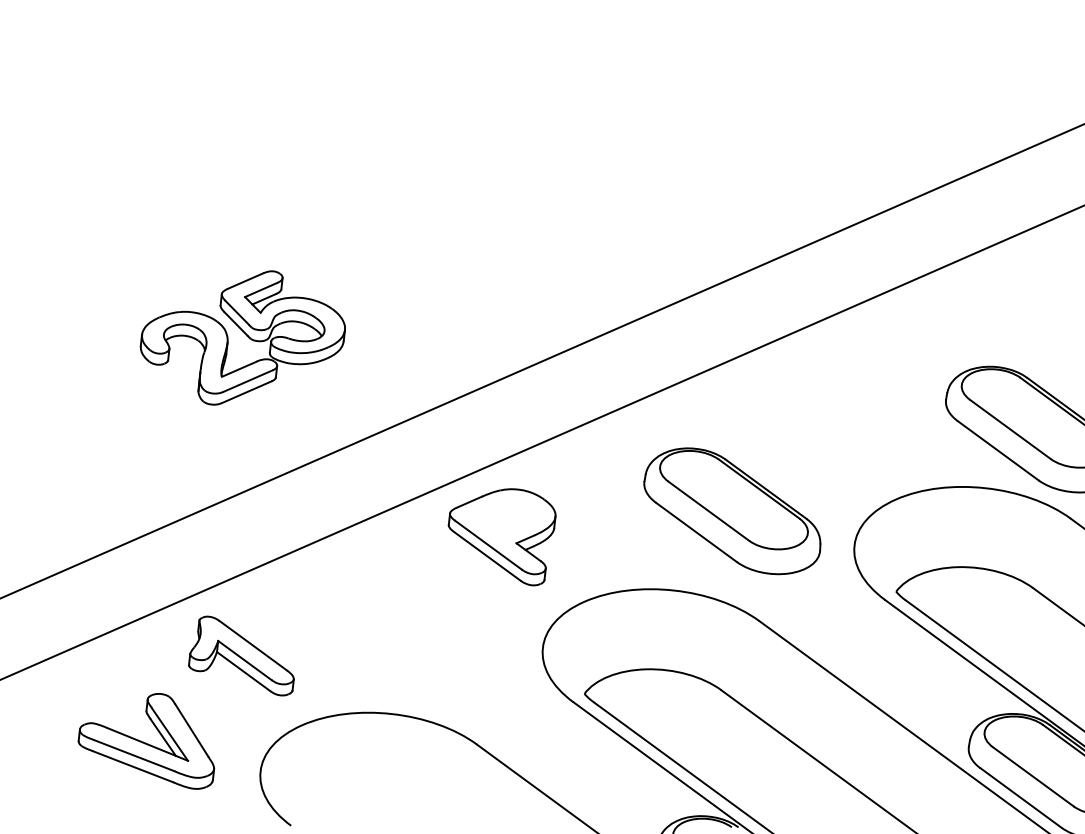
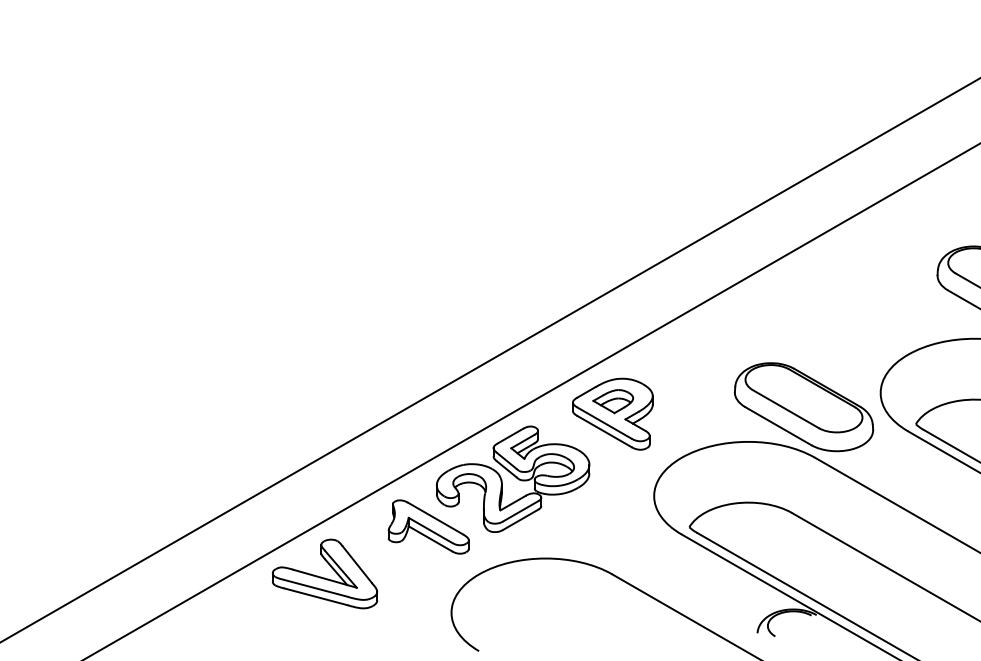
part: (243, 336) -> (513, 478), moved
part: (733, 511) -> (804, 407), moved
part: (503, 518) -> (613, 401), added
part: (147, 737) -> (324, 573), moved

